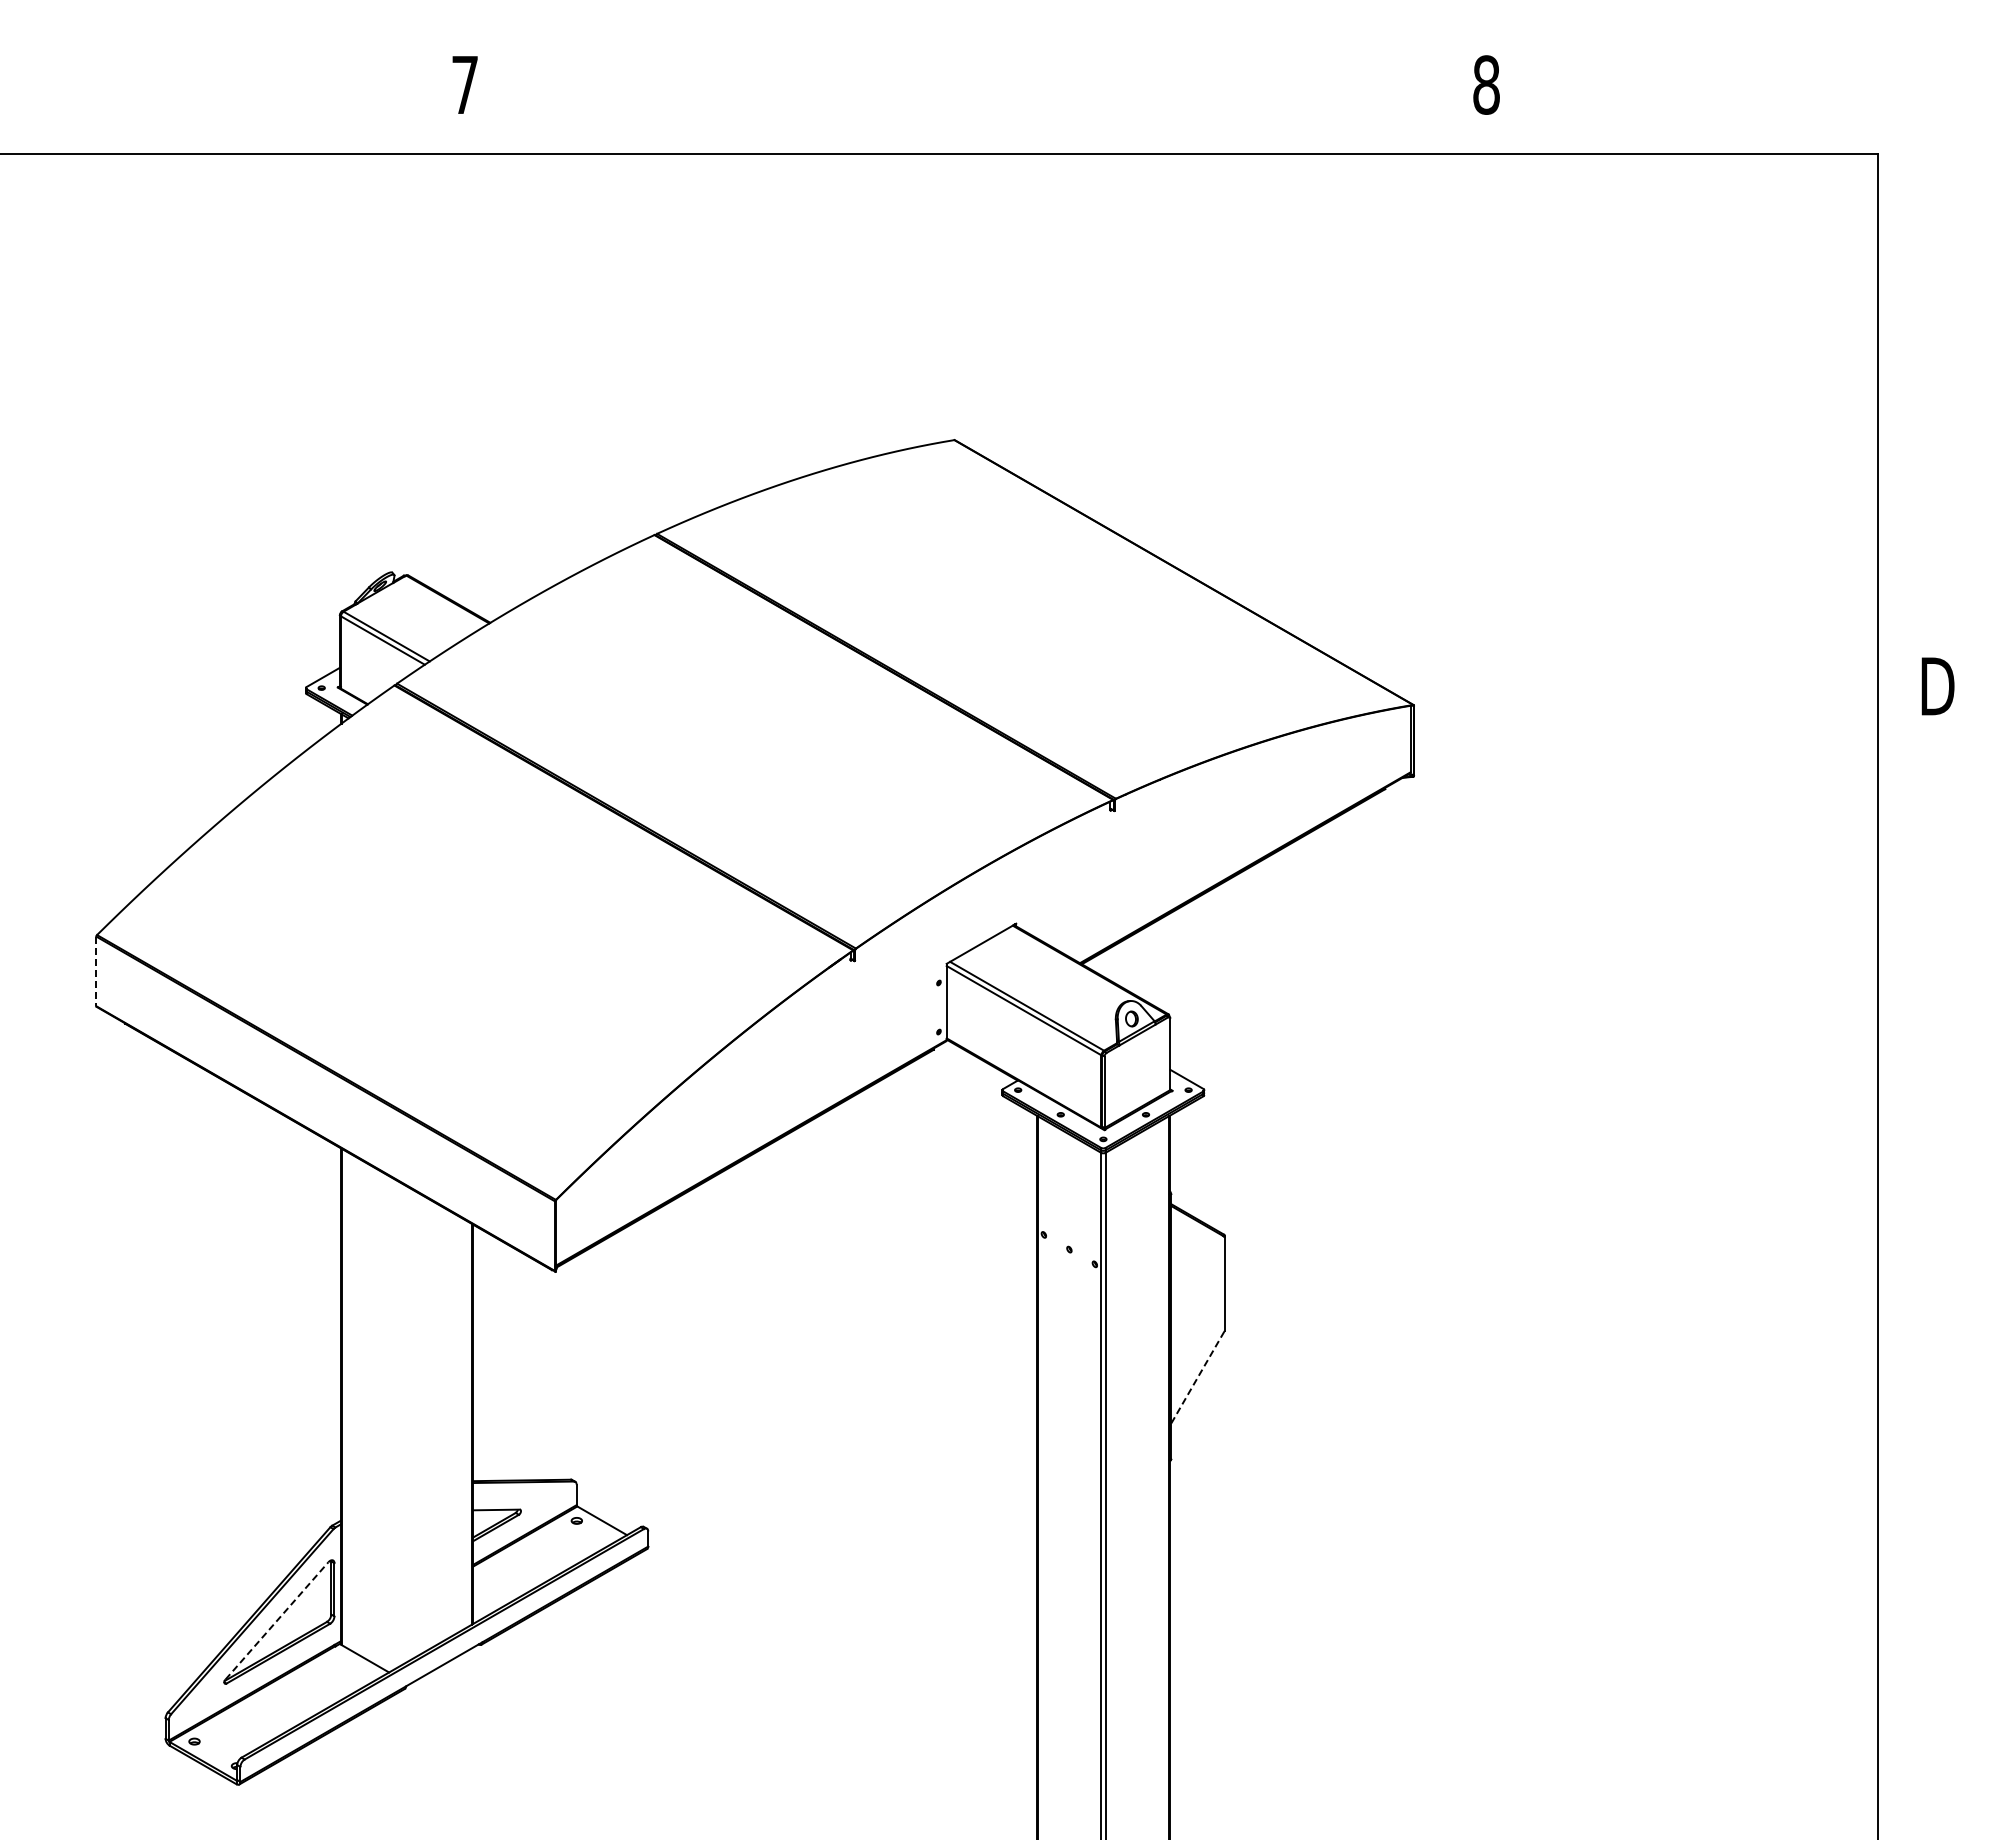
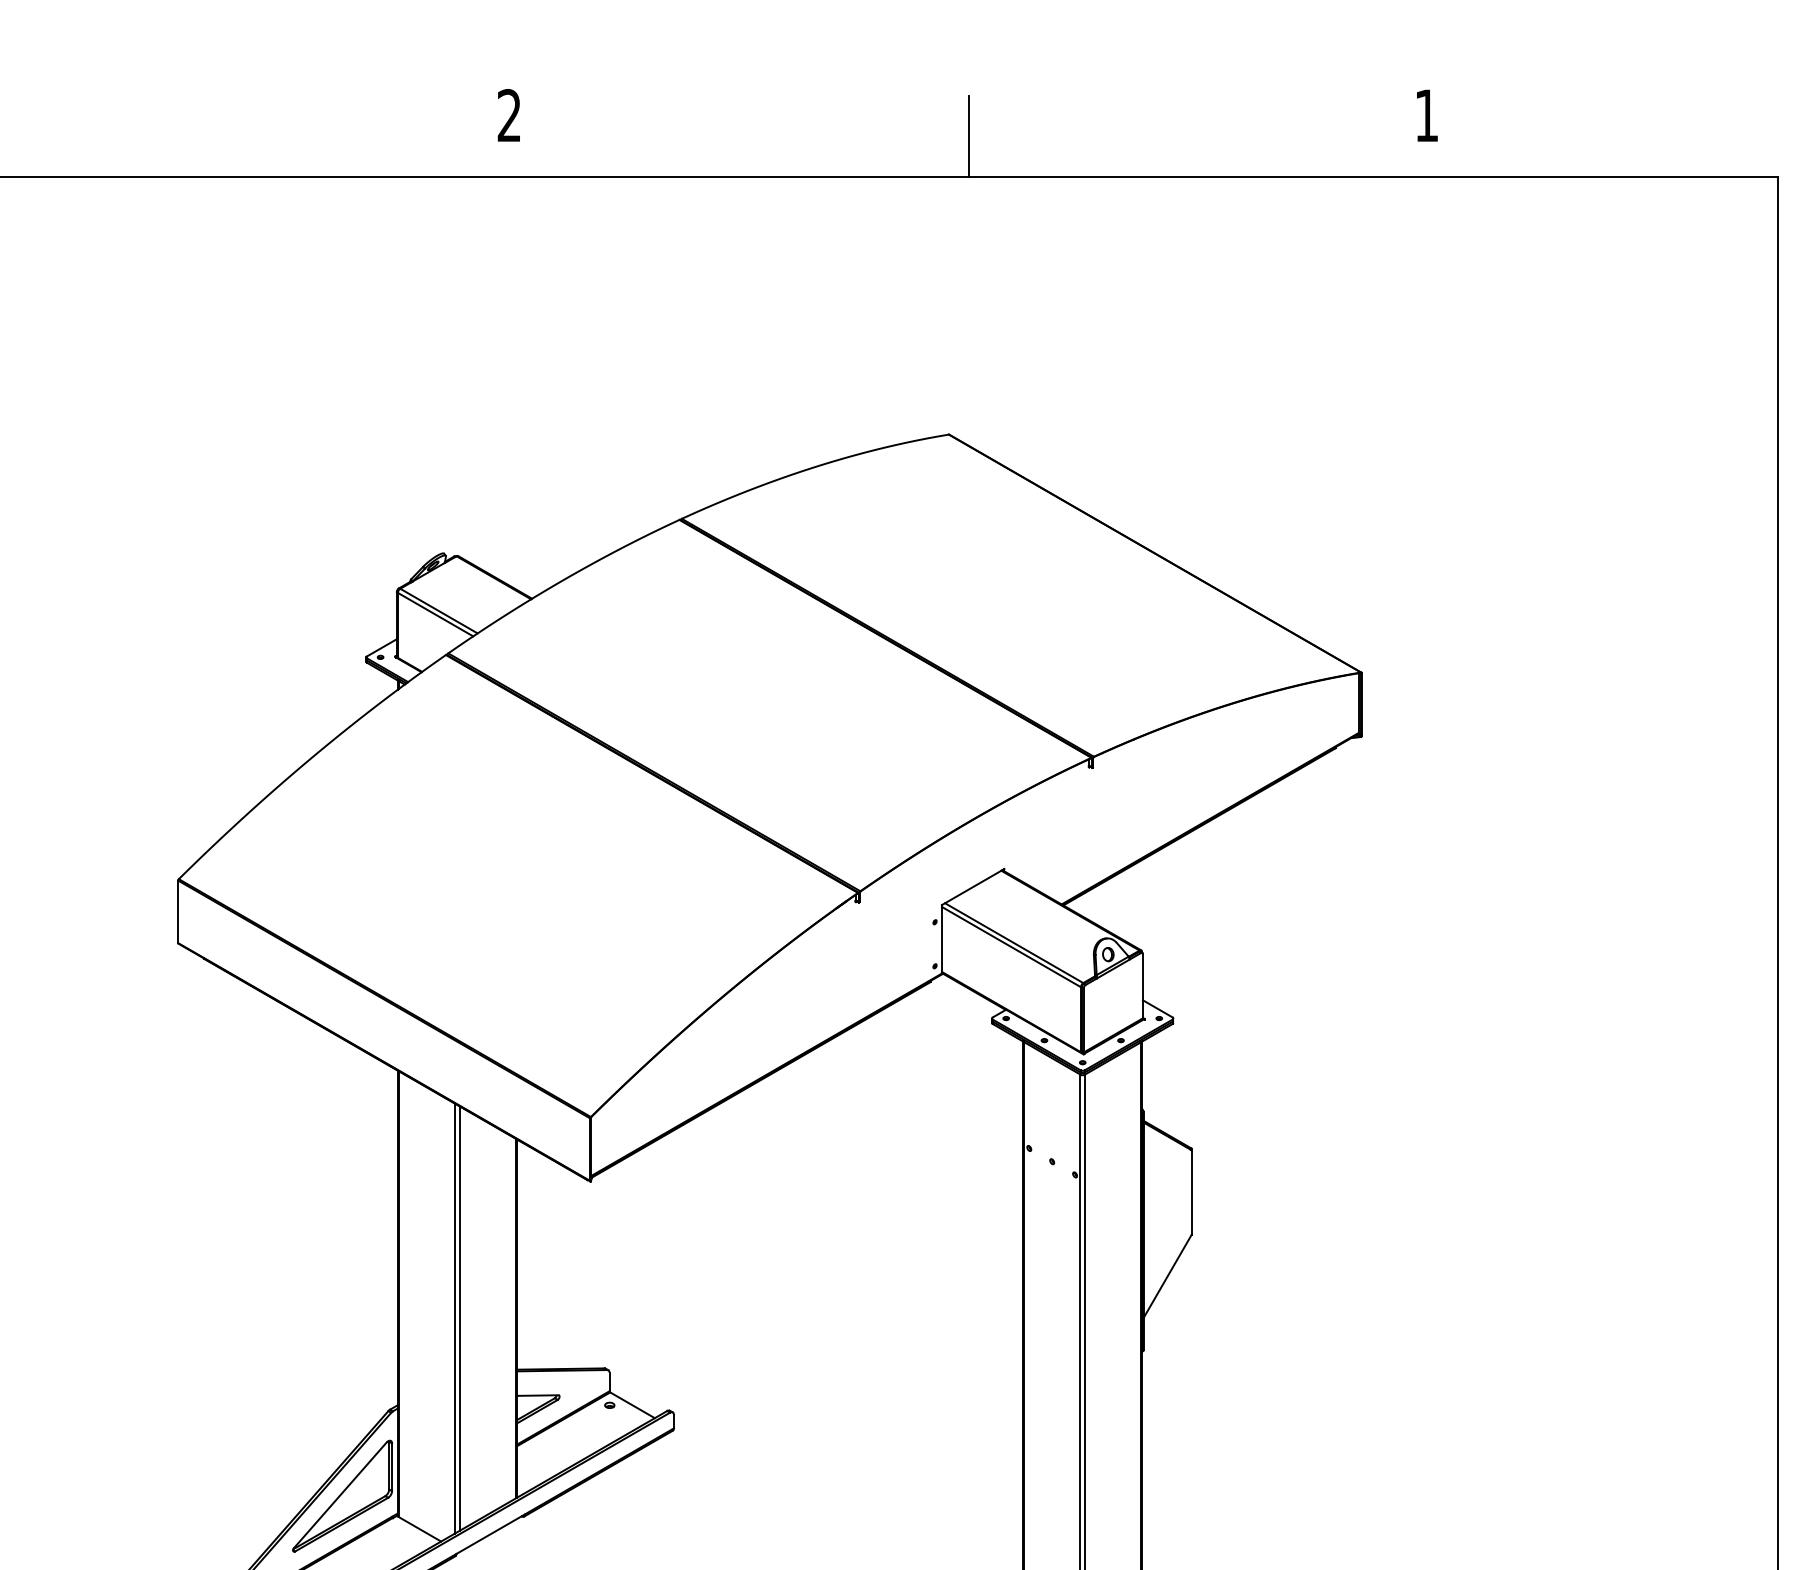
text: (464, 84) -> (508, 115), 7 -> 2
text: (1486, 84) -> (1426, 115), 8 -> 1
line: (976, 108) -> (968, 136), added
line: (96, 971) -> (178, 911), dashed -> solid
line: (1197, 1378) -> (1167, 1277), dashed -> solid
line: (404, 1423) -> (454, 1317), added
line: (409, 1423) -> (459, 1317), added
line: (276, 1620) -> (339, 1494), dashed -> solid

